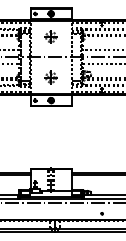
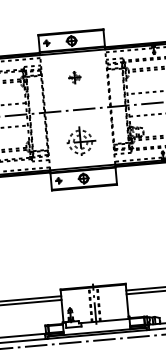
part: (50, 36) -> (73, 76), size x0.6
part: (50, 77) -> (79, 142), size x1.4

